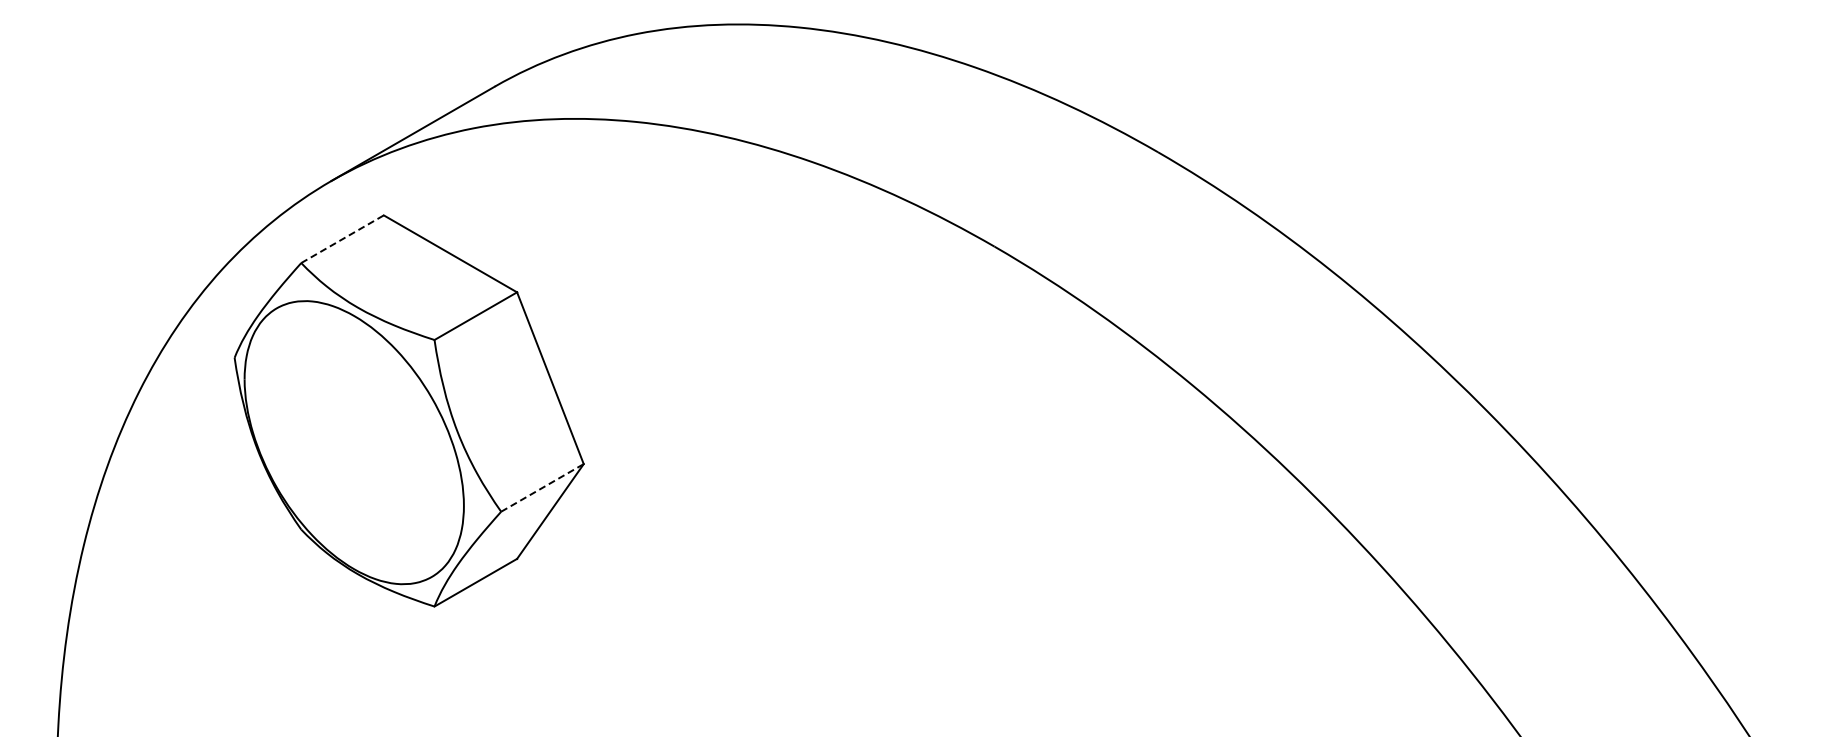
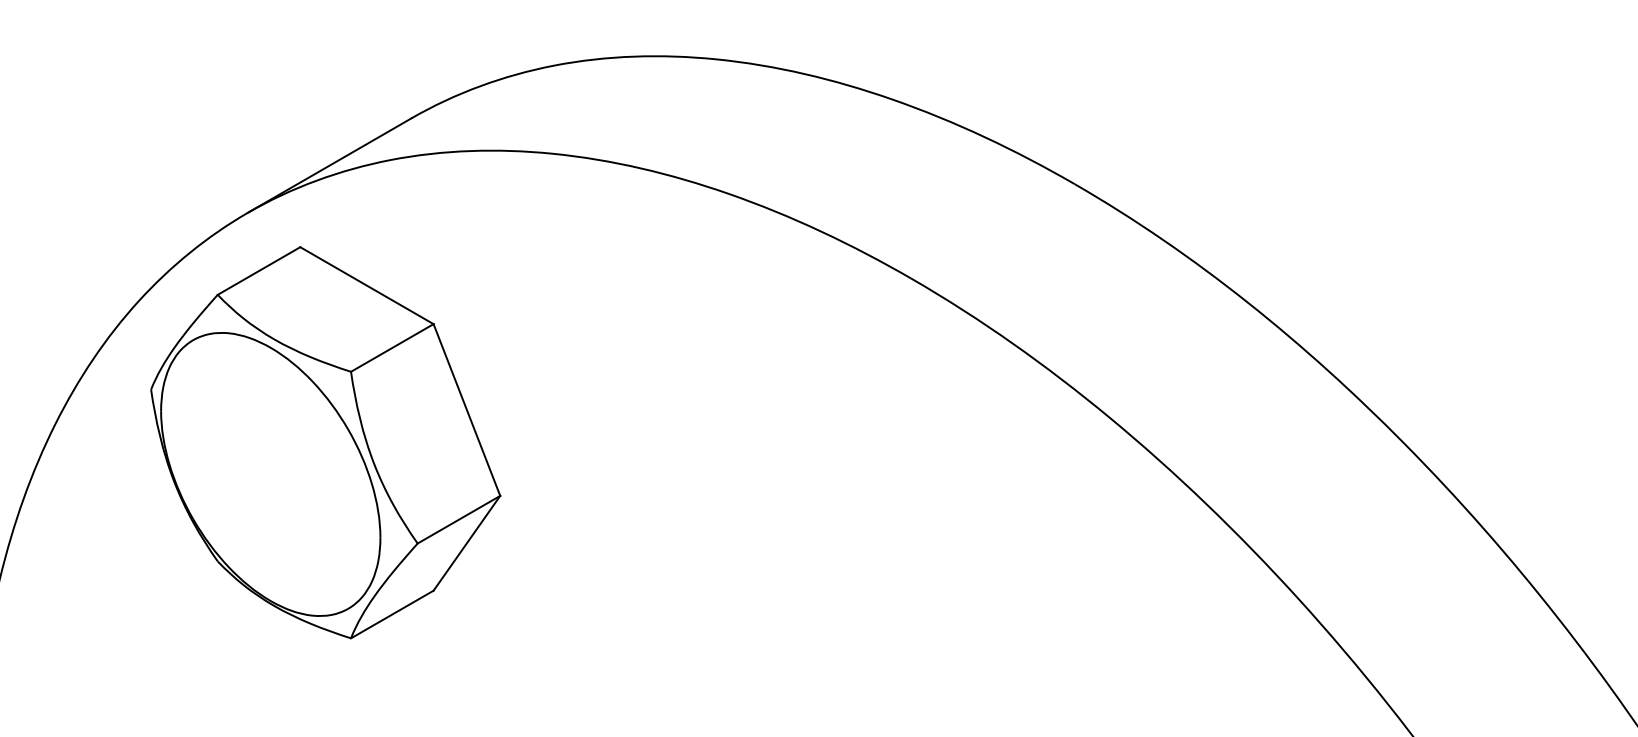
line: (342, 239) -> (258, 271), dashed -> solid
line: (542, 487) -> (458, 519), dashed -> solid

